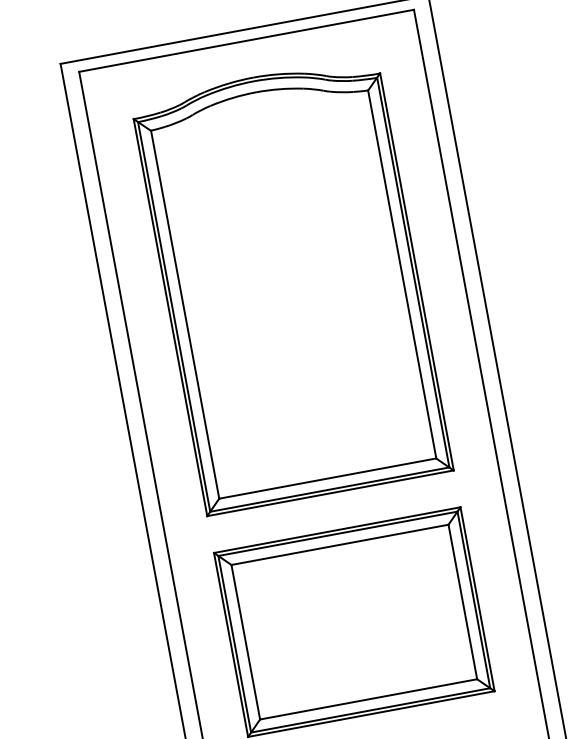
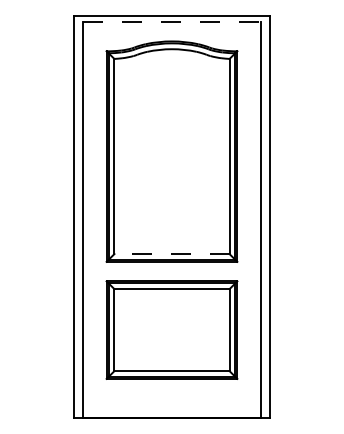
line: (247, 39) -> (172, 21), solid -> dashed
line: (328, 479) -> (172, 254), solid -> dashed

